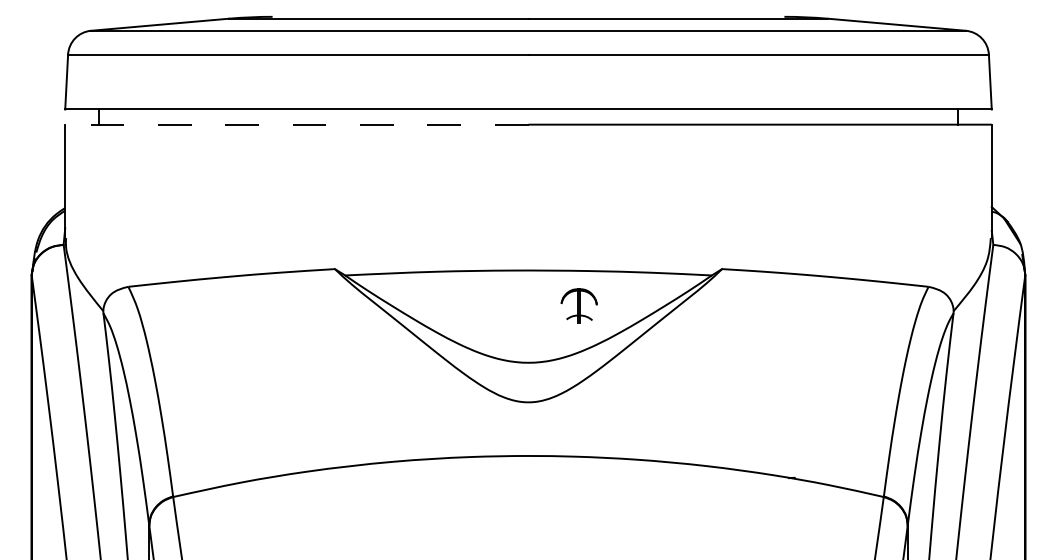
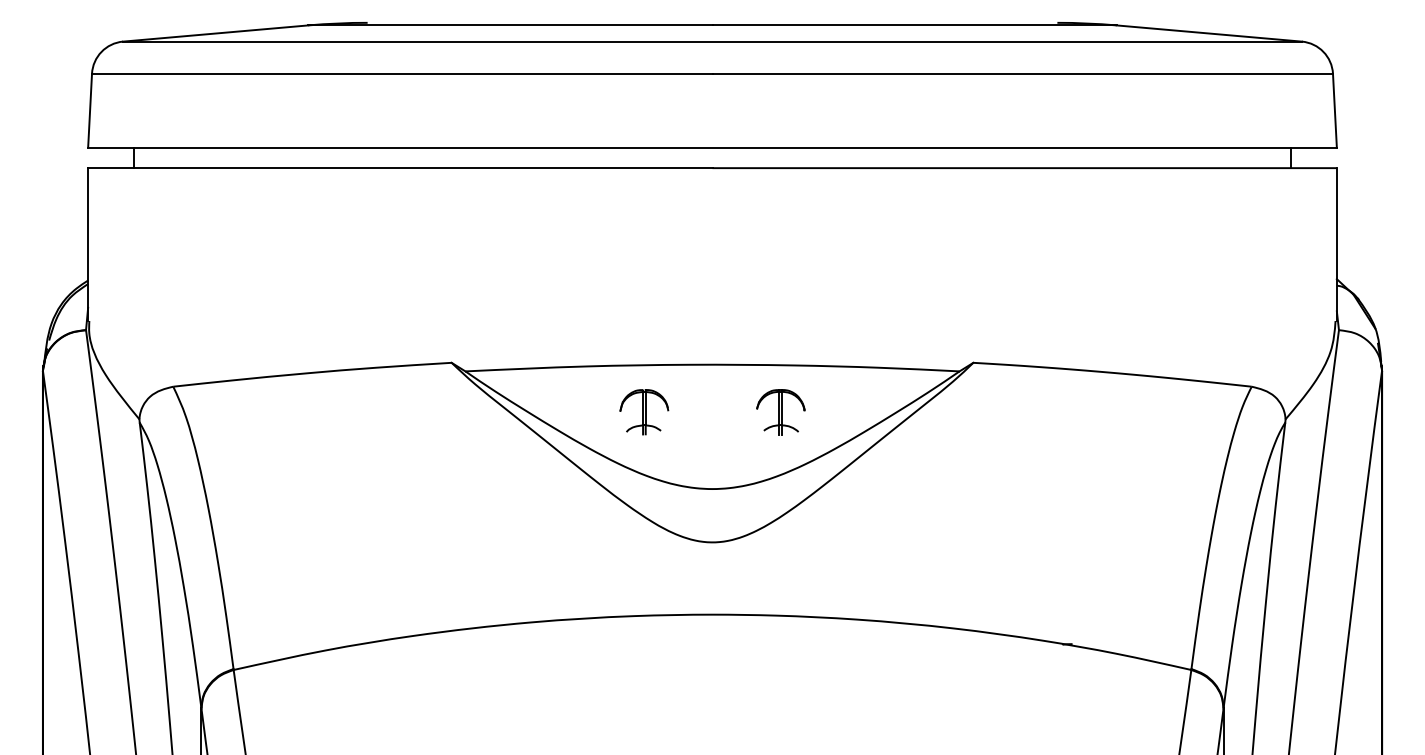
line: (296, 124) -> (399, 168), dashed -> solid
part: (478, 305) -> (644, 412), added

